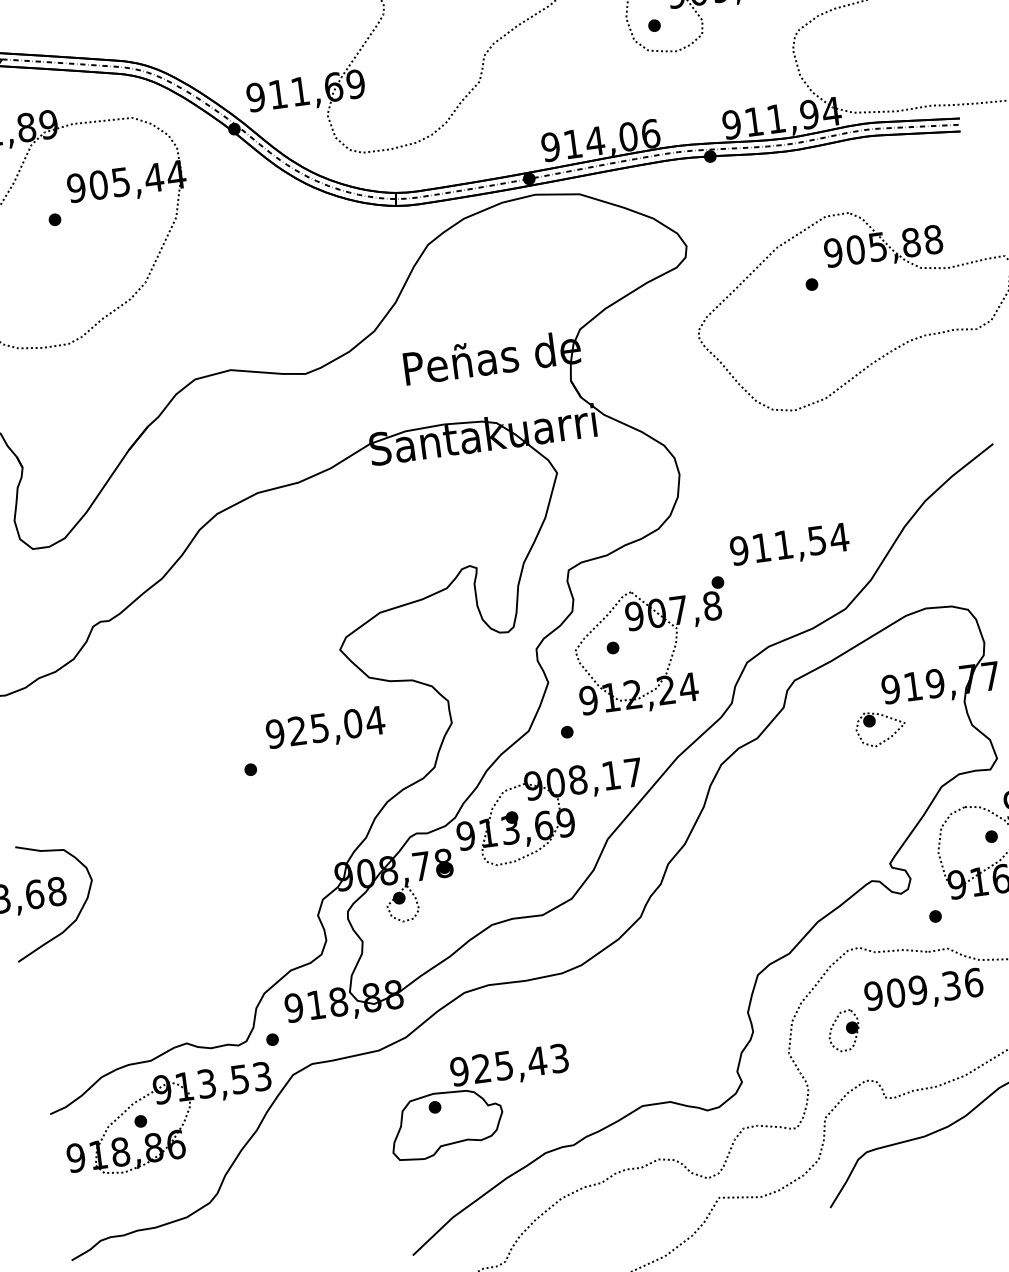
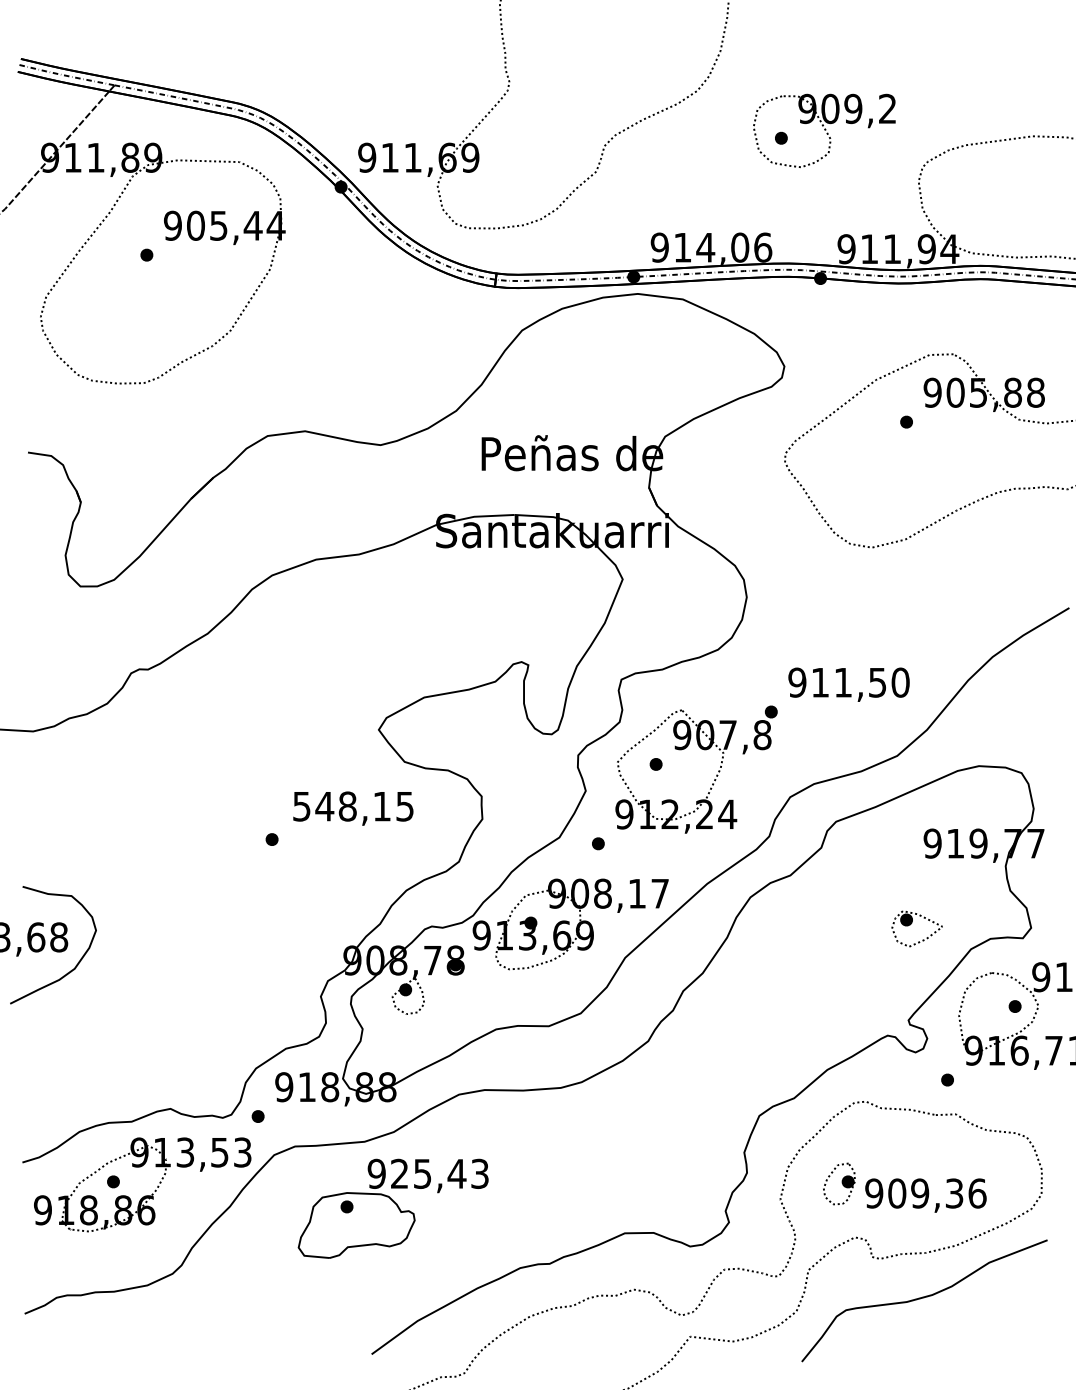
text: (839, 537) -> (900, 682), 911,54 -> 911,50
part: (875, 723) -> (912, 923), moved
text: (325, 727) -> (353, 806), 925,04 -> 548,15
text: (923, 991) -> (925, 1195), moved
part: (479, 1103) -> (392, 1208), moved

